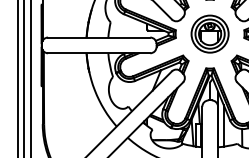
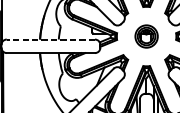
part: (209, 33) -> (146, 36), size x0.7
line: (98, 37) -> (50, 39), solid -> dashed

